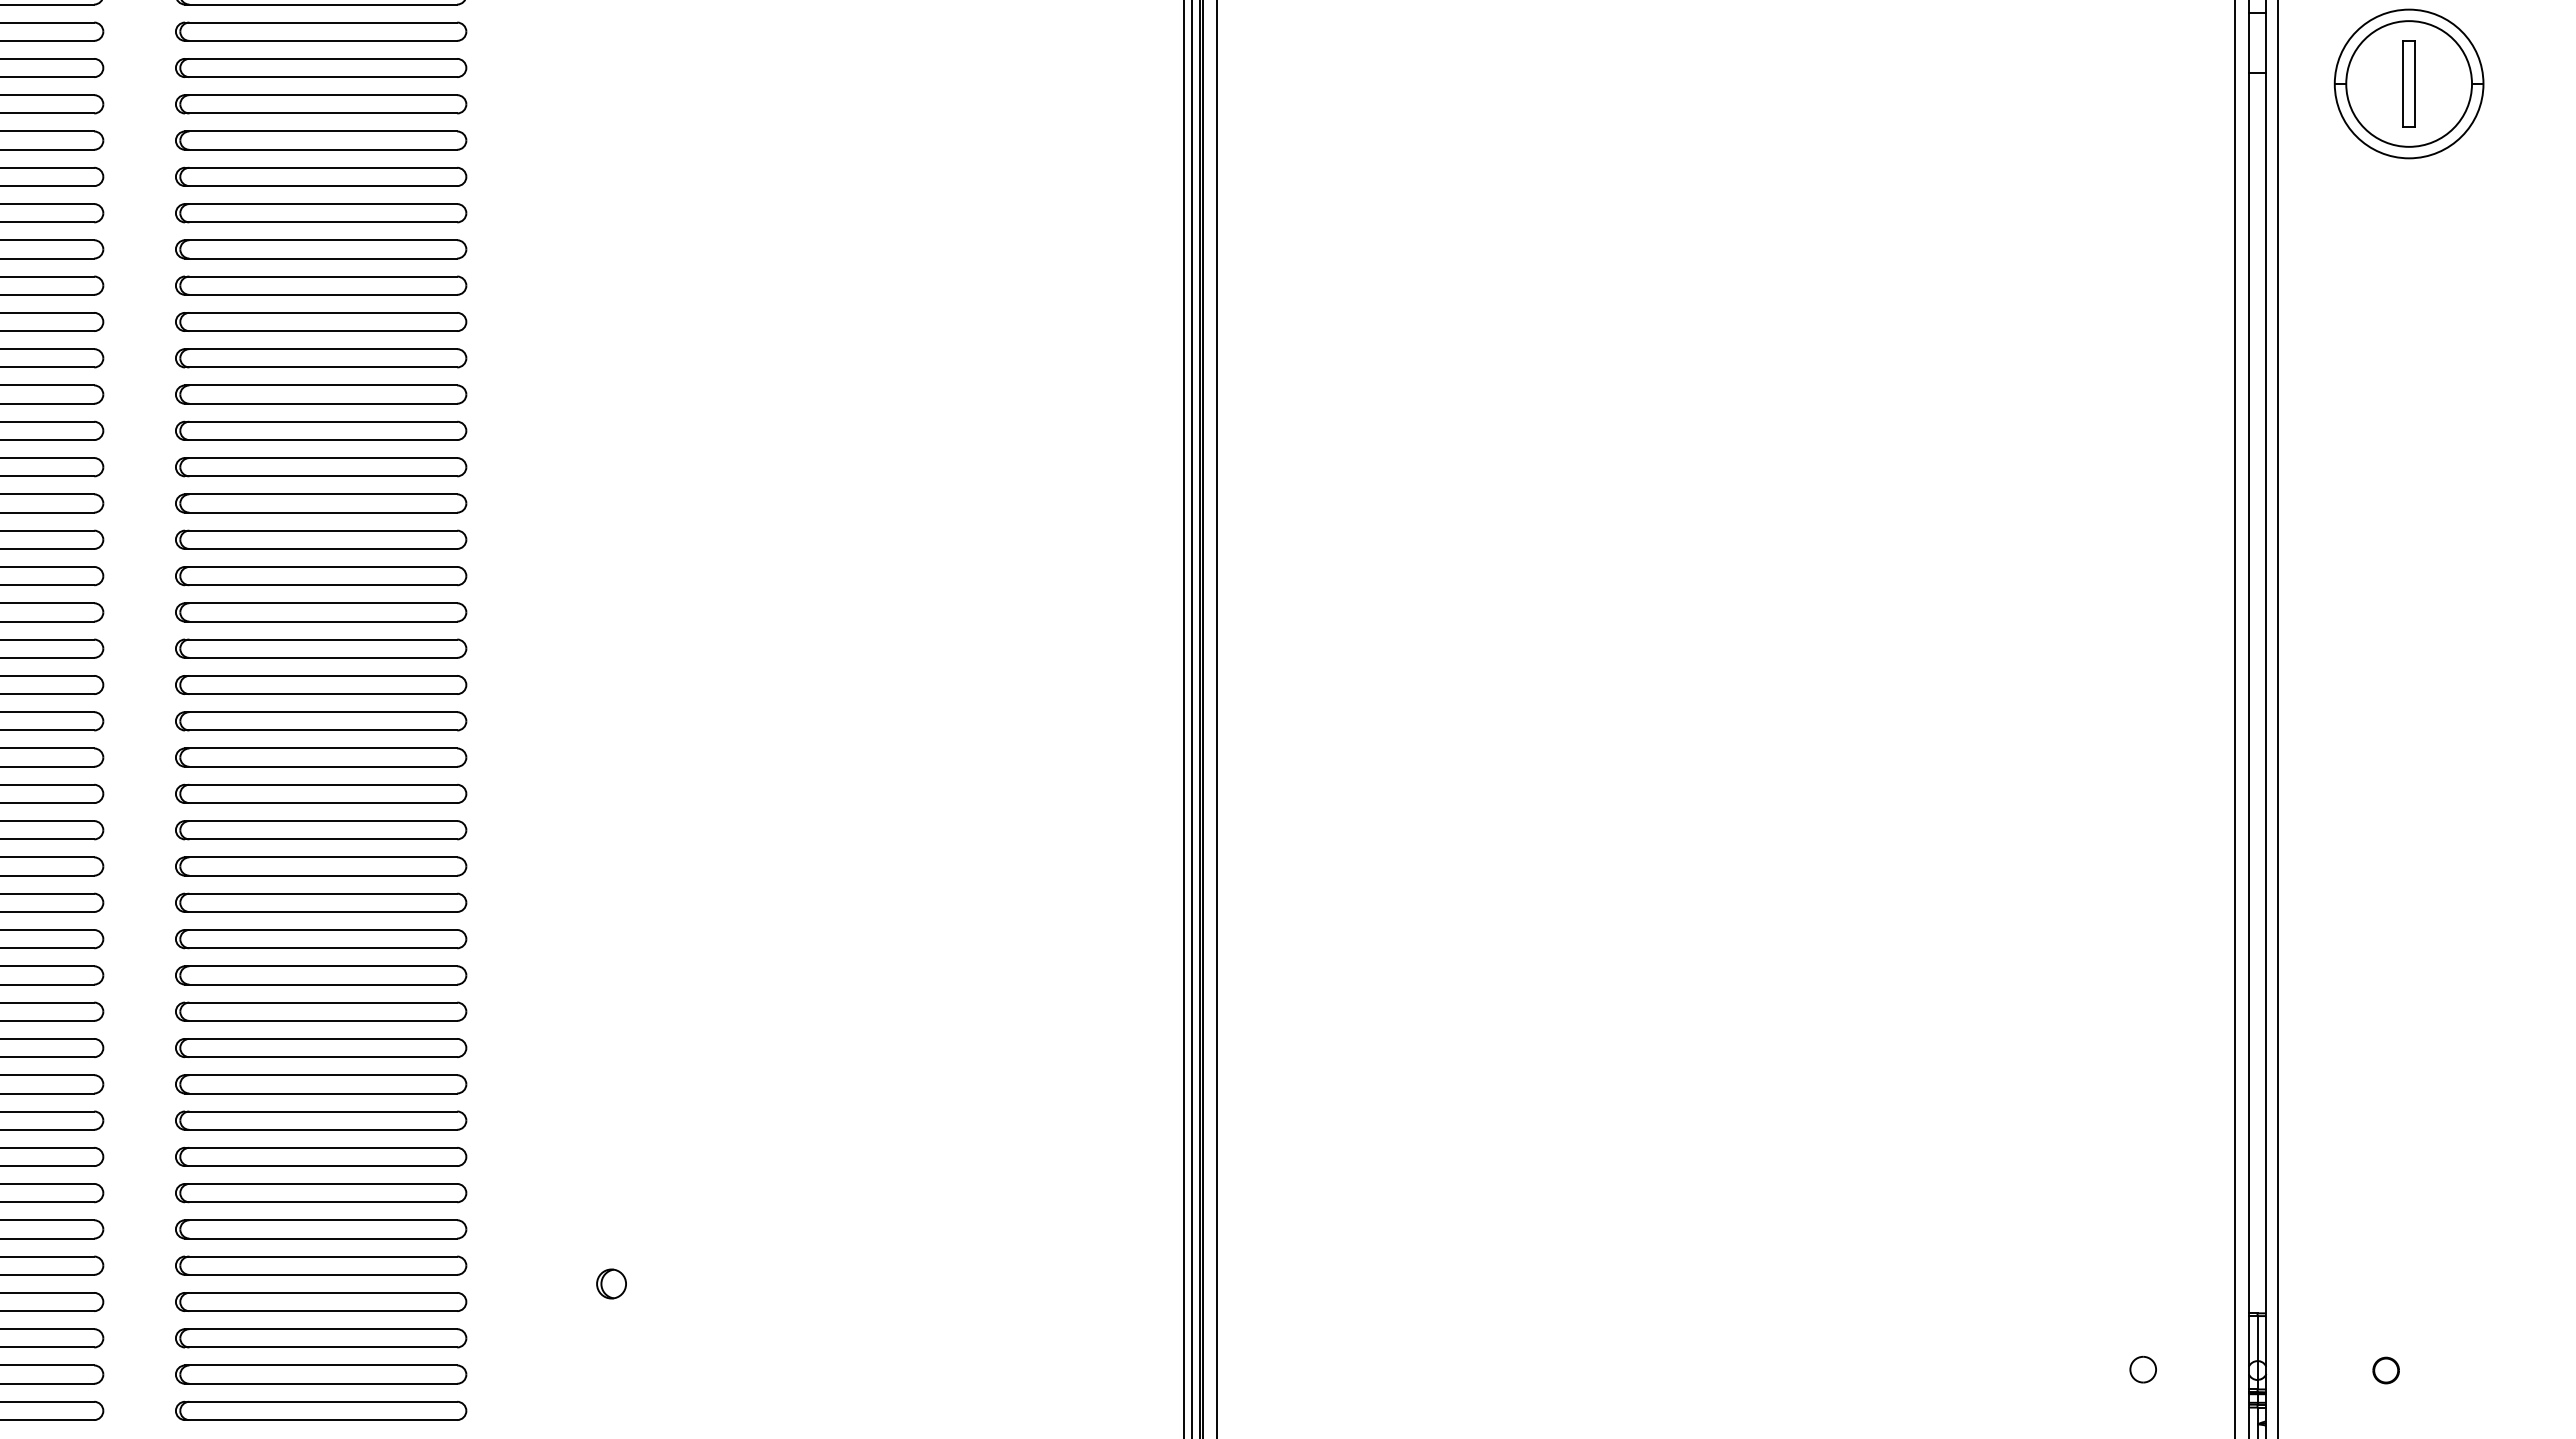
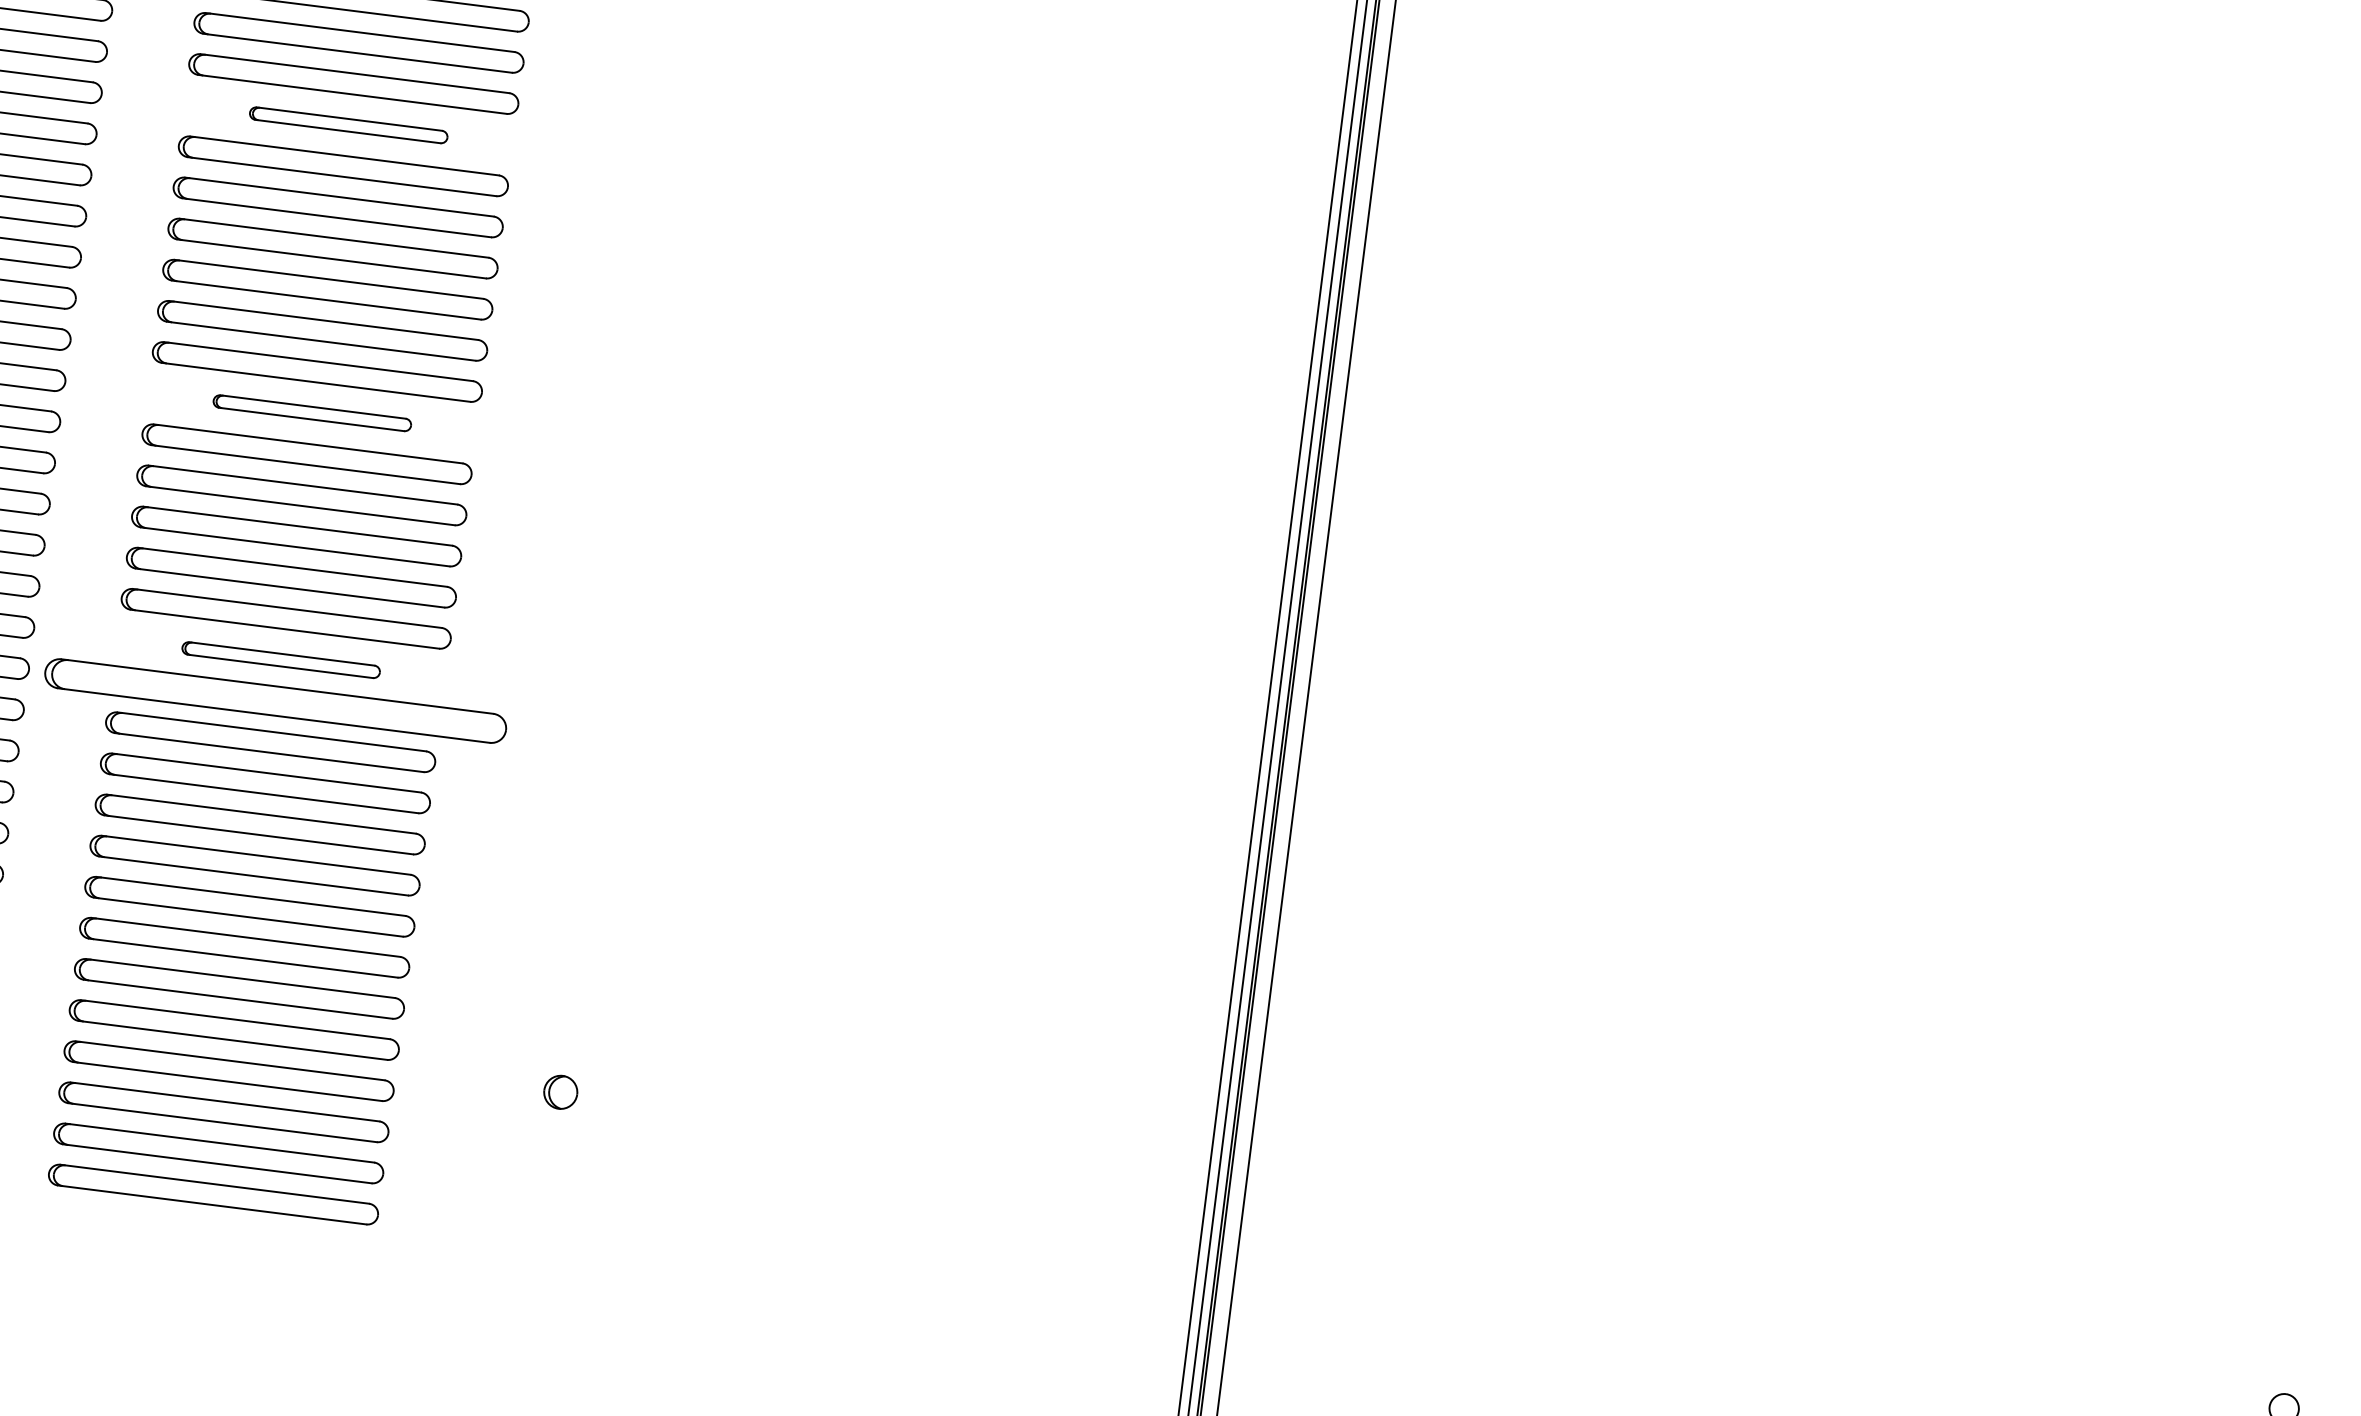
part: (321, 467) -> (348, 125), size x0.6
part: (321, 721) -> (312, 413), size x0.6
part: (321, 939) -> (281, 660), size x0.6
part: (321, 975) -> (276, 701), size x1.4

